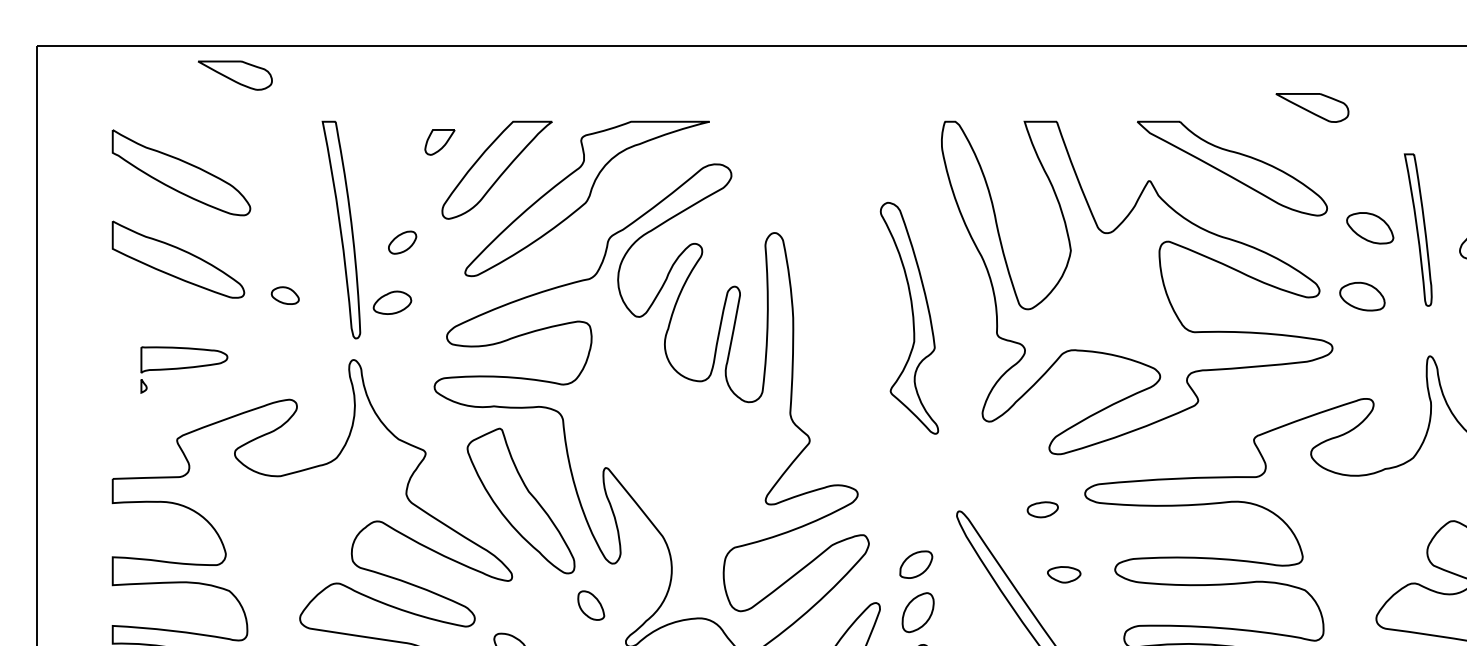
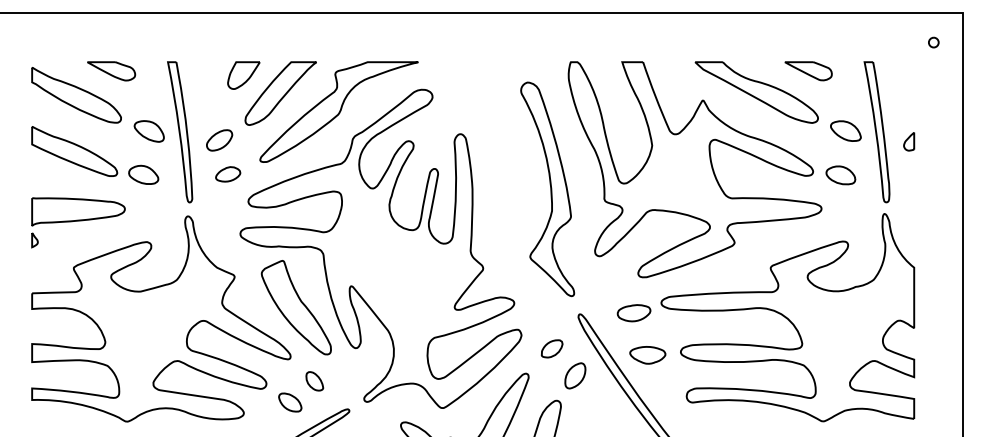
part: (235, 75) -> (111, 71), moved
part: (1312, 108) -> (808, 71), moved
part: (439, 142) -> (243, 75), size x1.67
part: (292, 228) -> (148, 131), added
part: (1417, 230) -> (876, 132), size x1.43
part: (402, 242) -> (219, 140), size x1.43
part: (284, 295) -> (143, 174), size x1.67
part: (392, 303) -> (228, 174), moved
part: (909, 318) -> (547, 189), size x1.43
part: (184, 369) -> (78, 222), size x1.67
part: (1041, 510) -> (633, 313), size x1.67
part: (1063, 574) -> (647, 355), size x1.67
part: (590, 605) -> (314, 381), moved
part: (918, 612) -> (575, 375), moved

